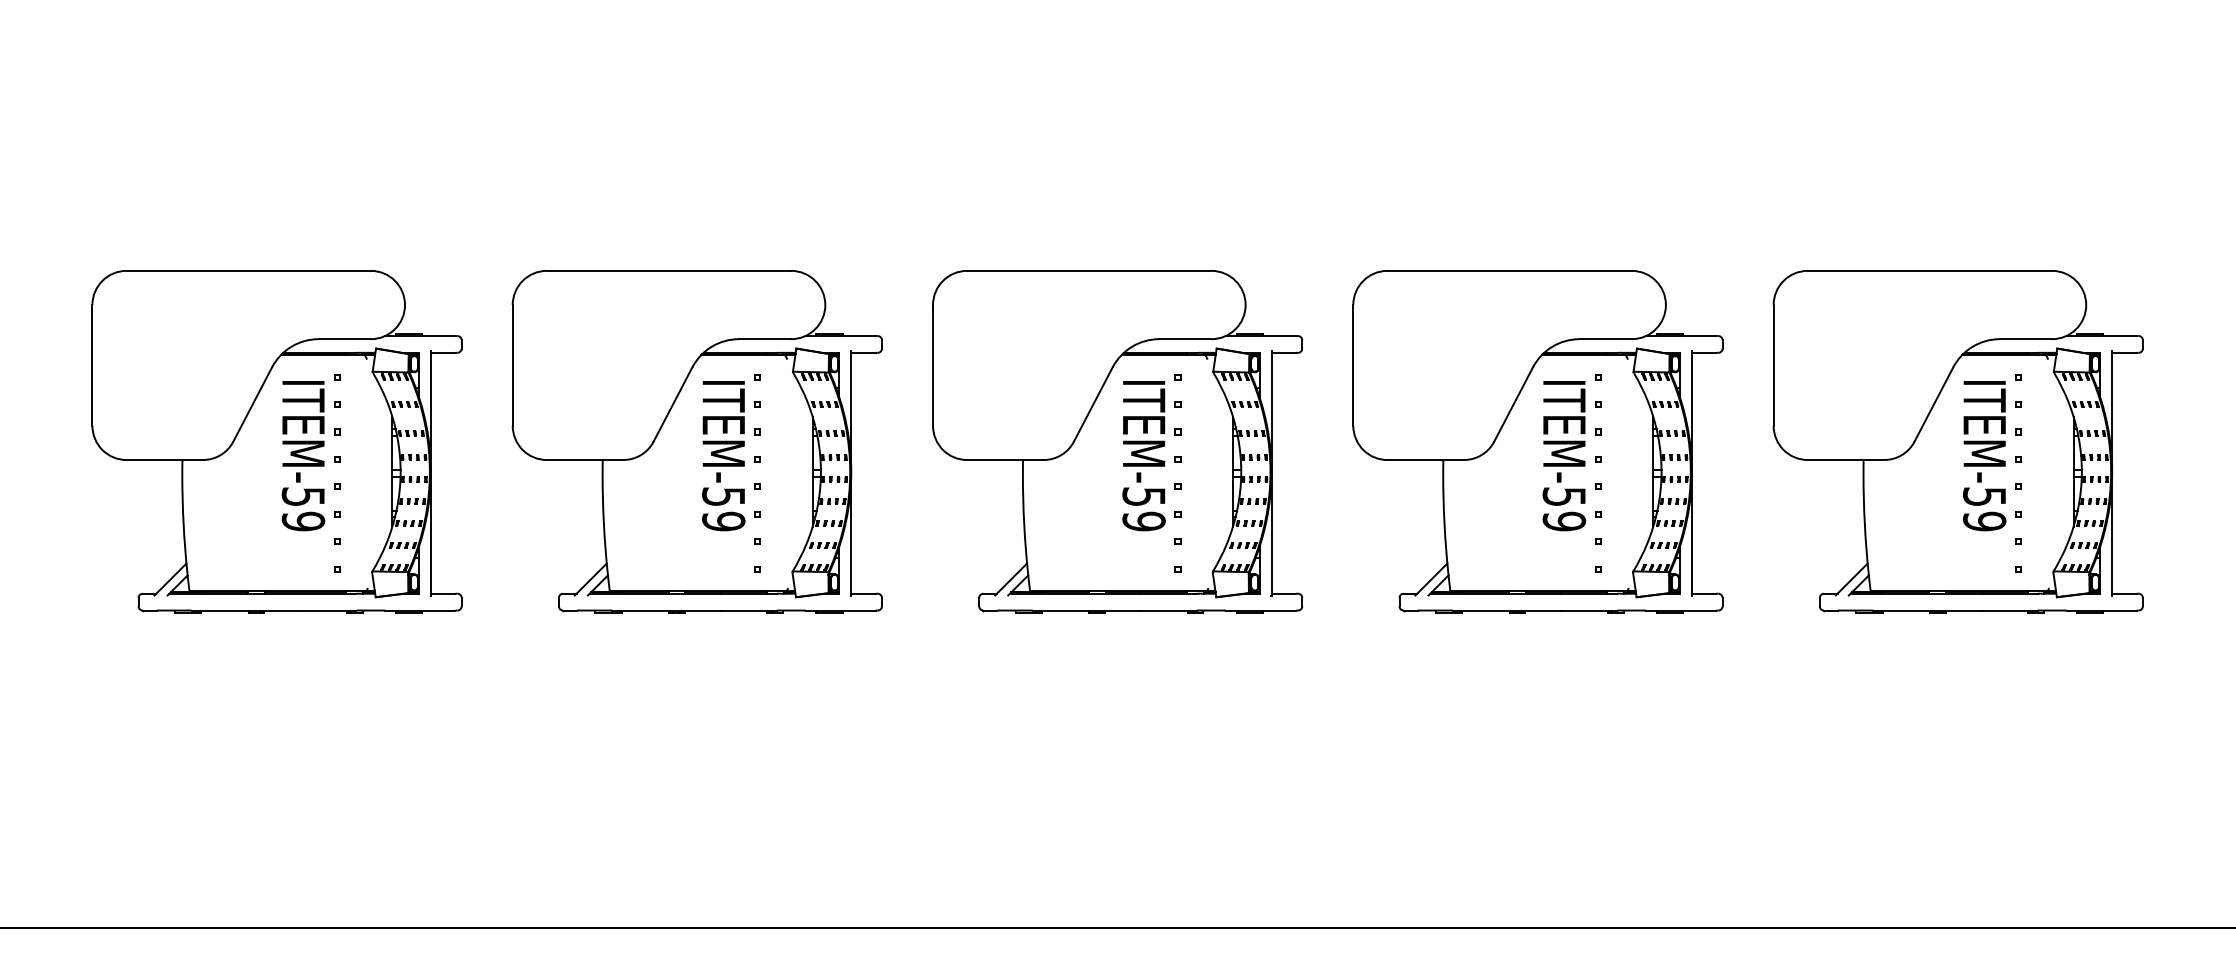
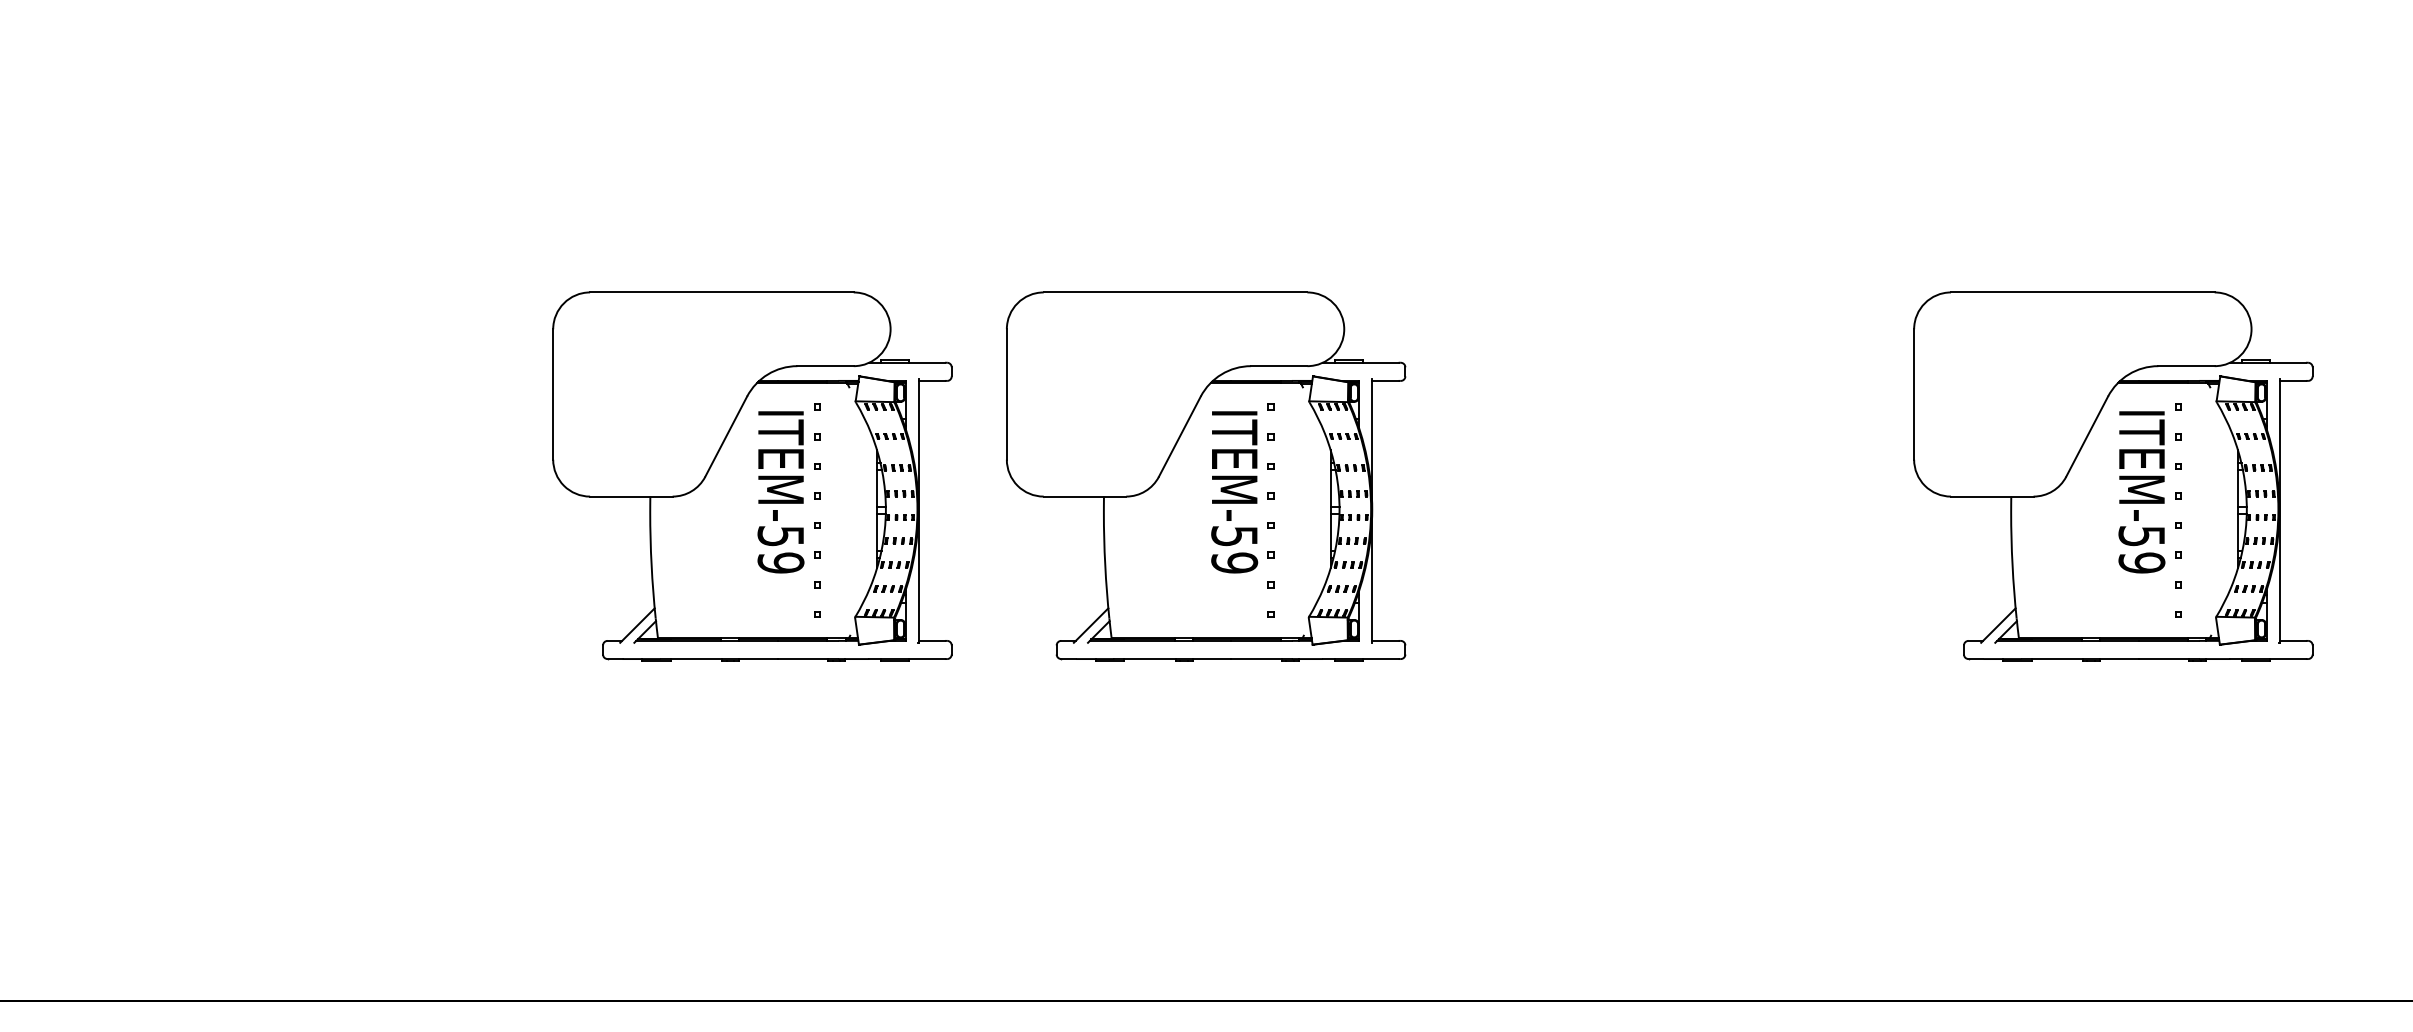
part: (276, 441) -> (298, 476), removed
part: (1537, 441) -> (1659, 476), removed

